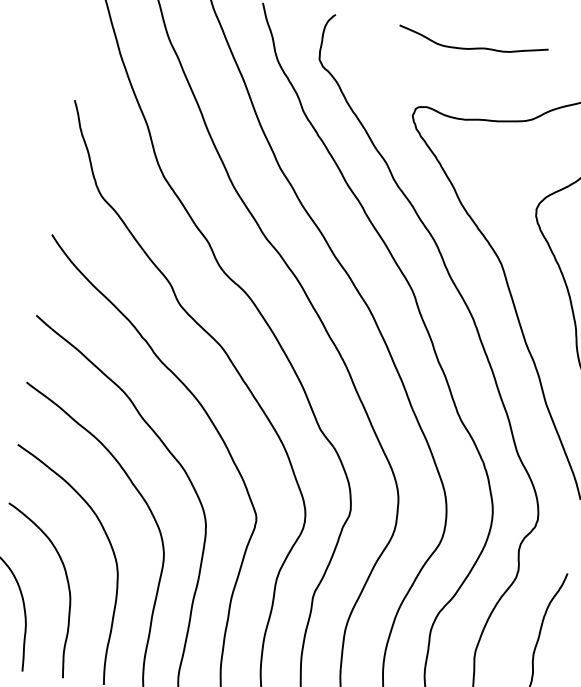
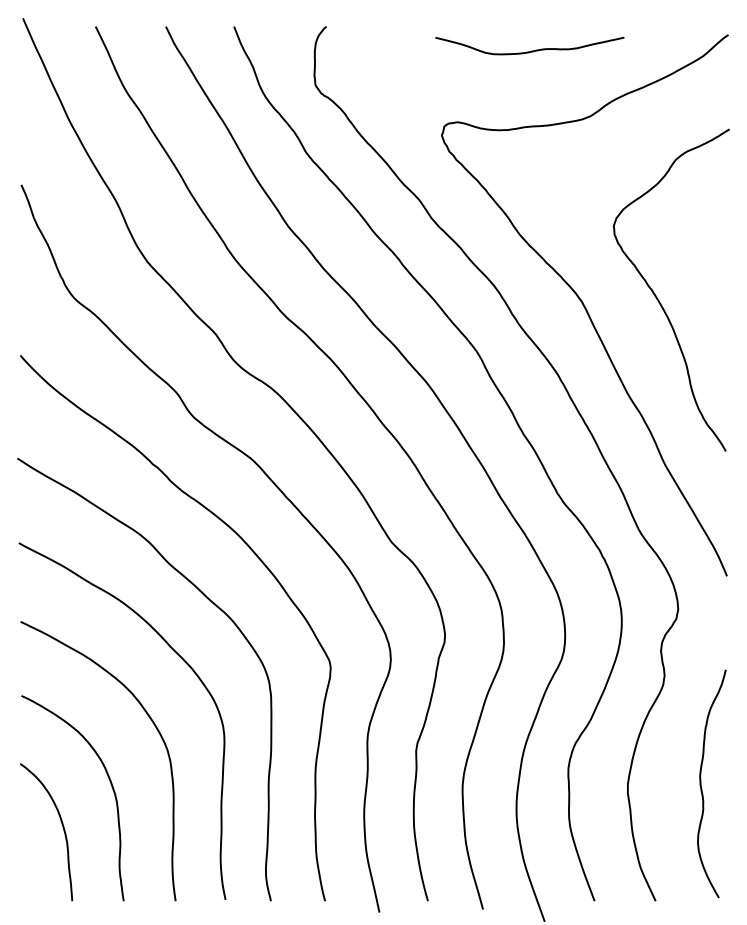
curve: (473, 47) -> (531, 50), moved

